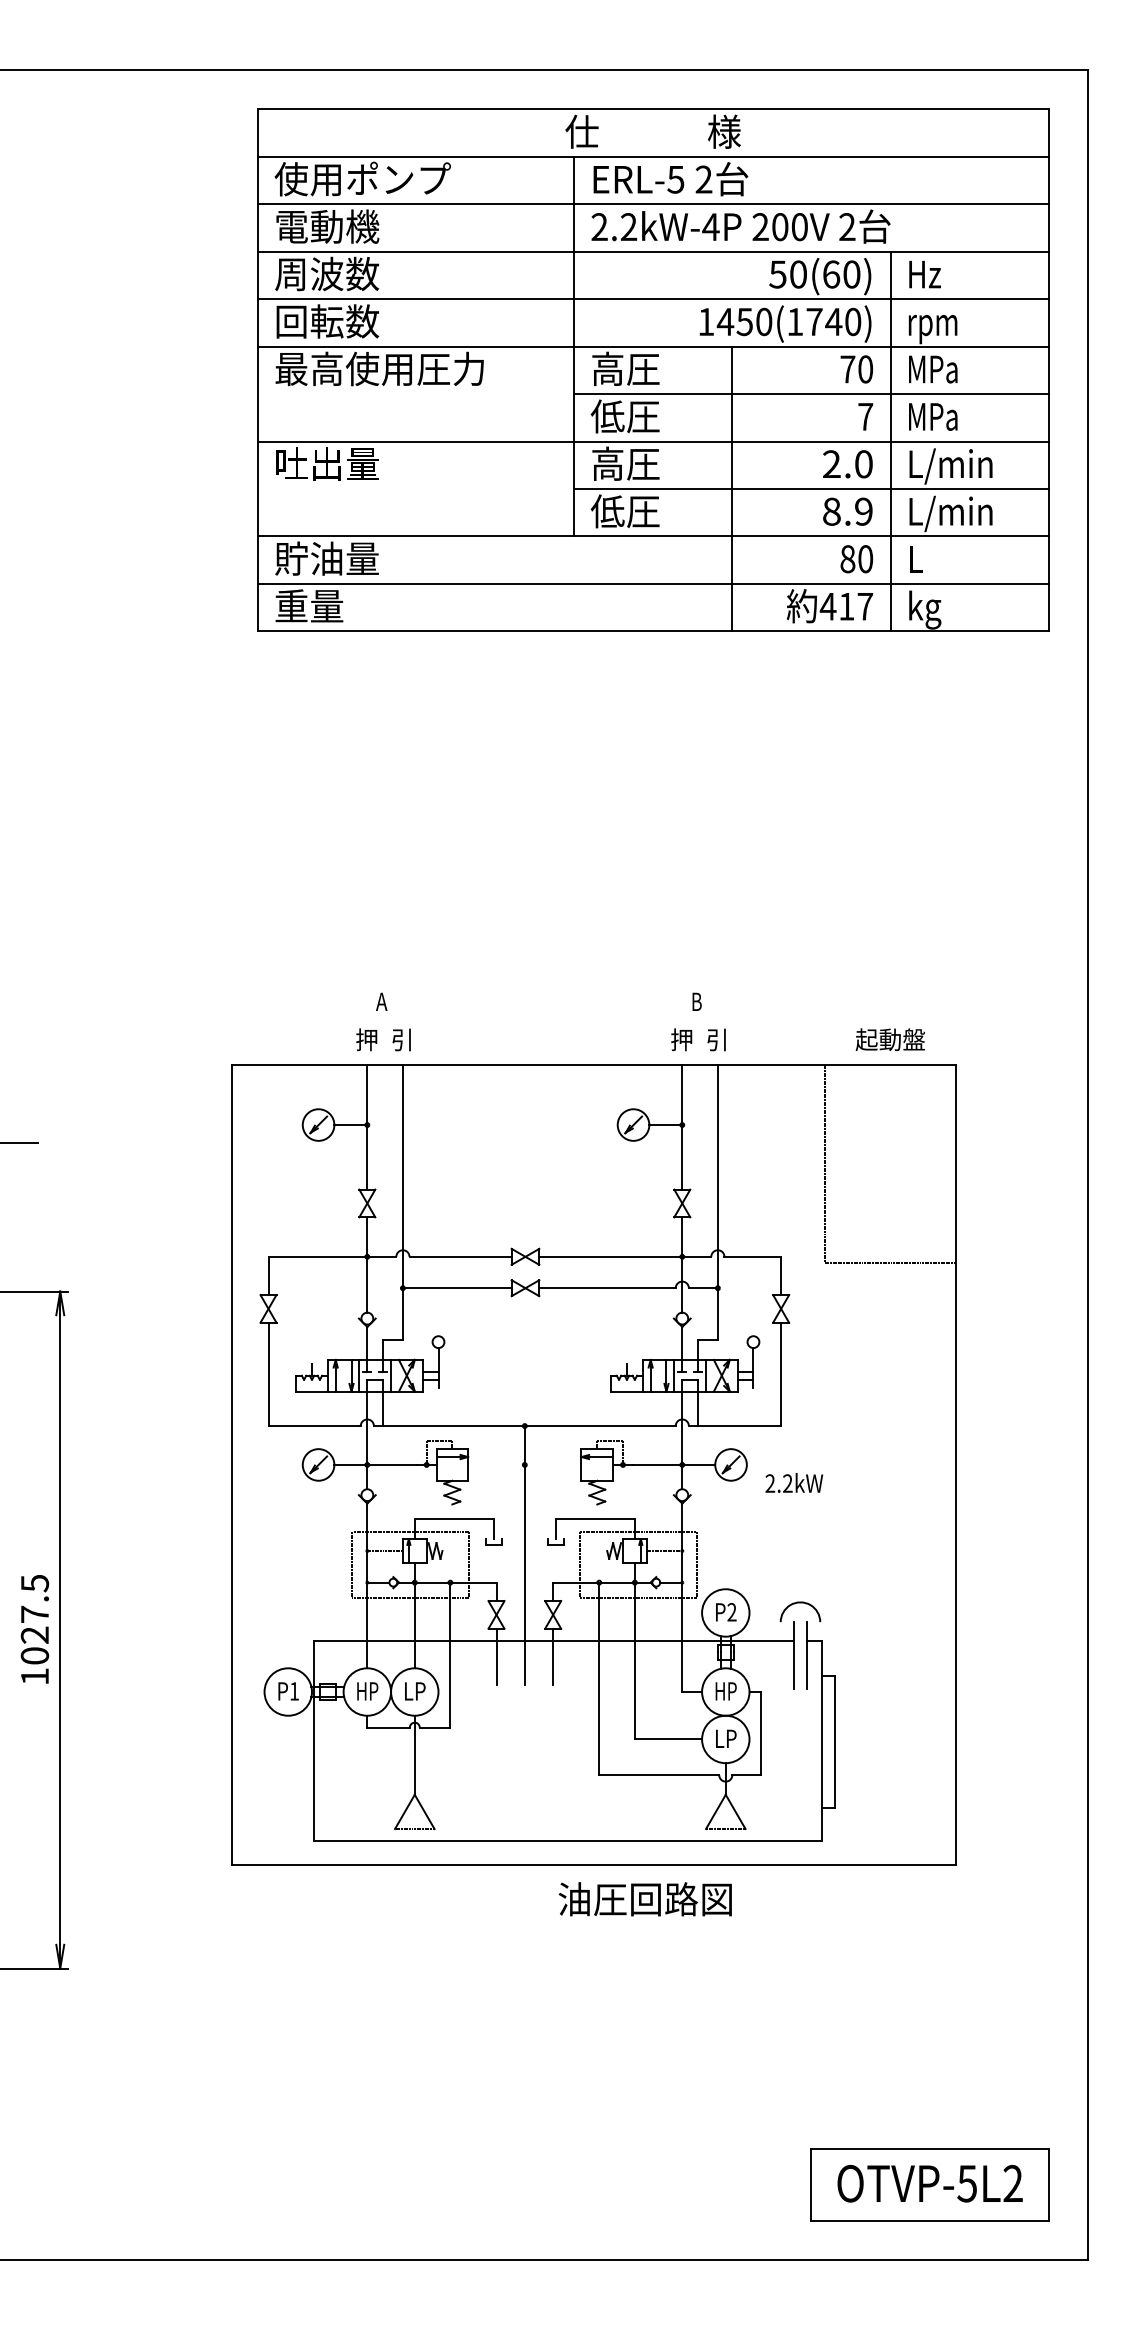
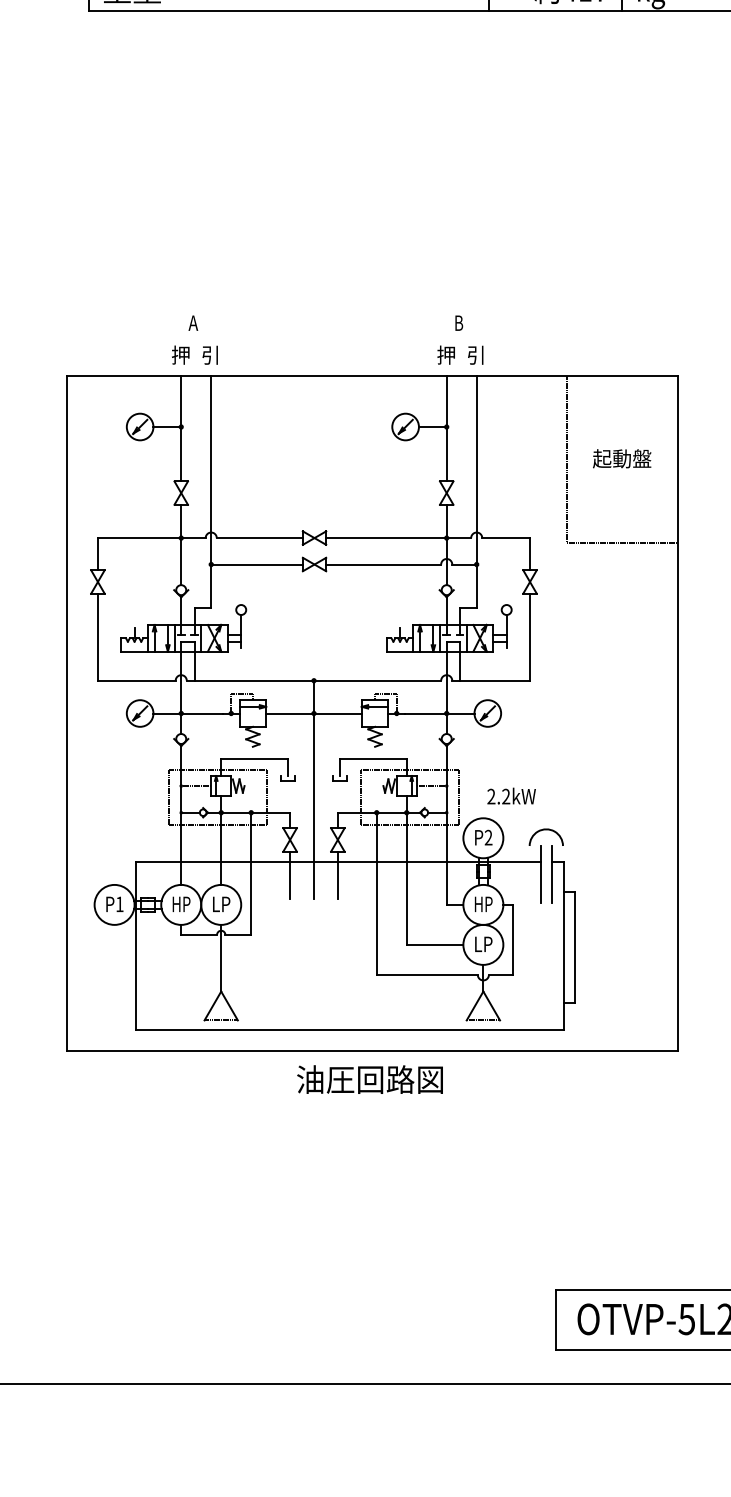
text: (889, 1039) -> (621, 458), moved
line: (524, 1464) -> (313, 713), added
text: (794, 1482) -> (511, 795), moved
text: (644, 1899) -> (369, 1079), moved

